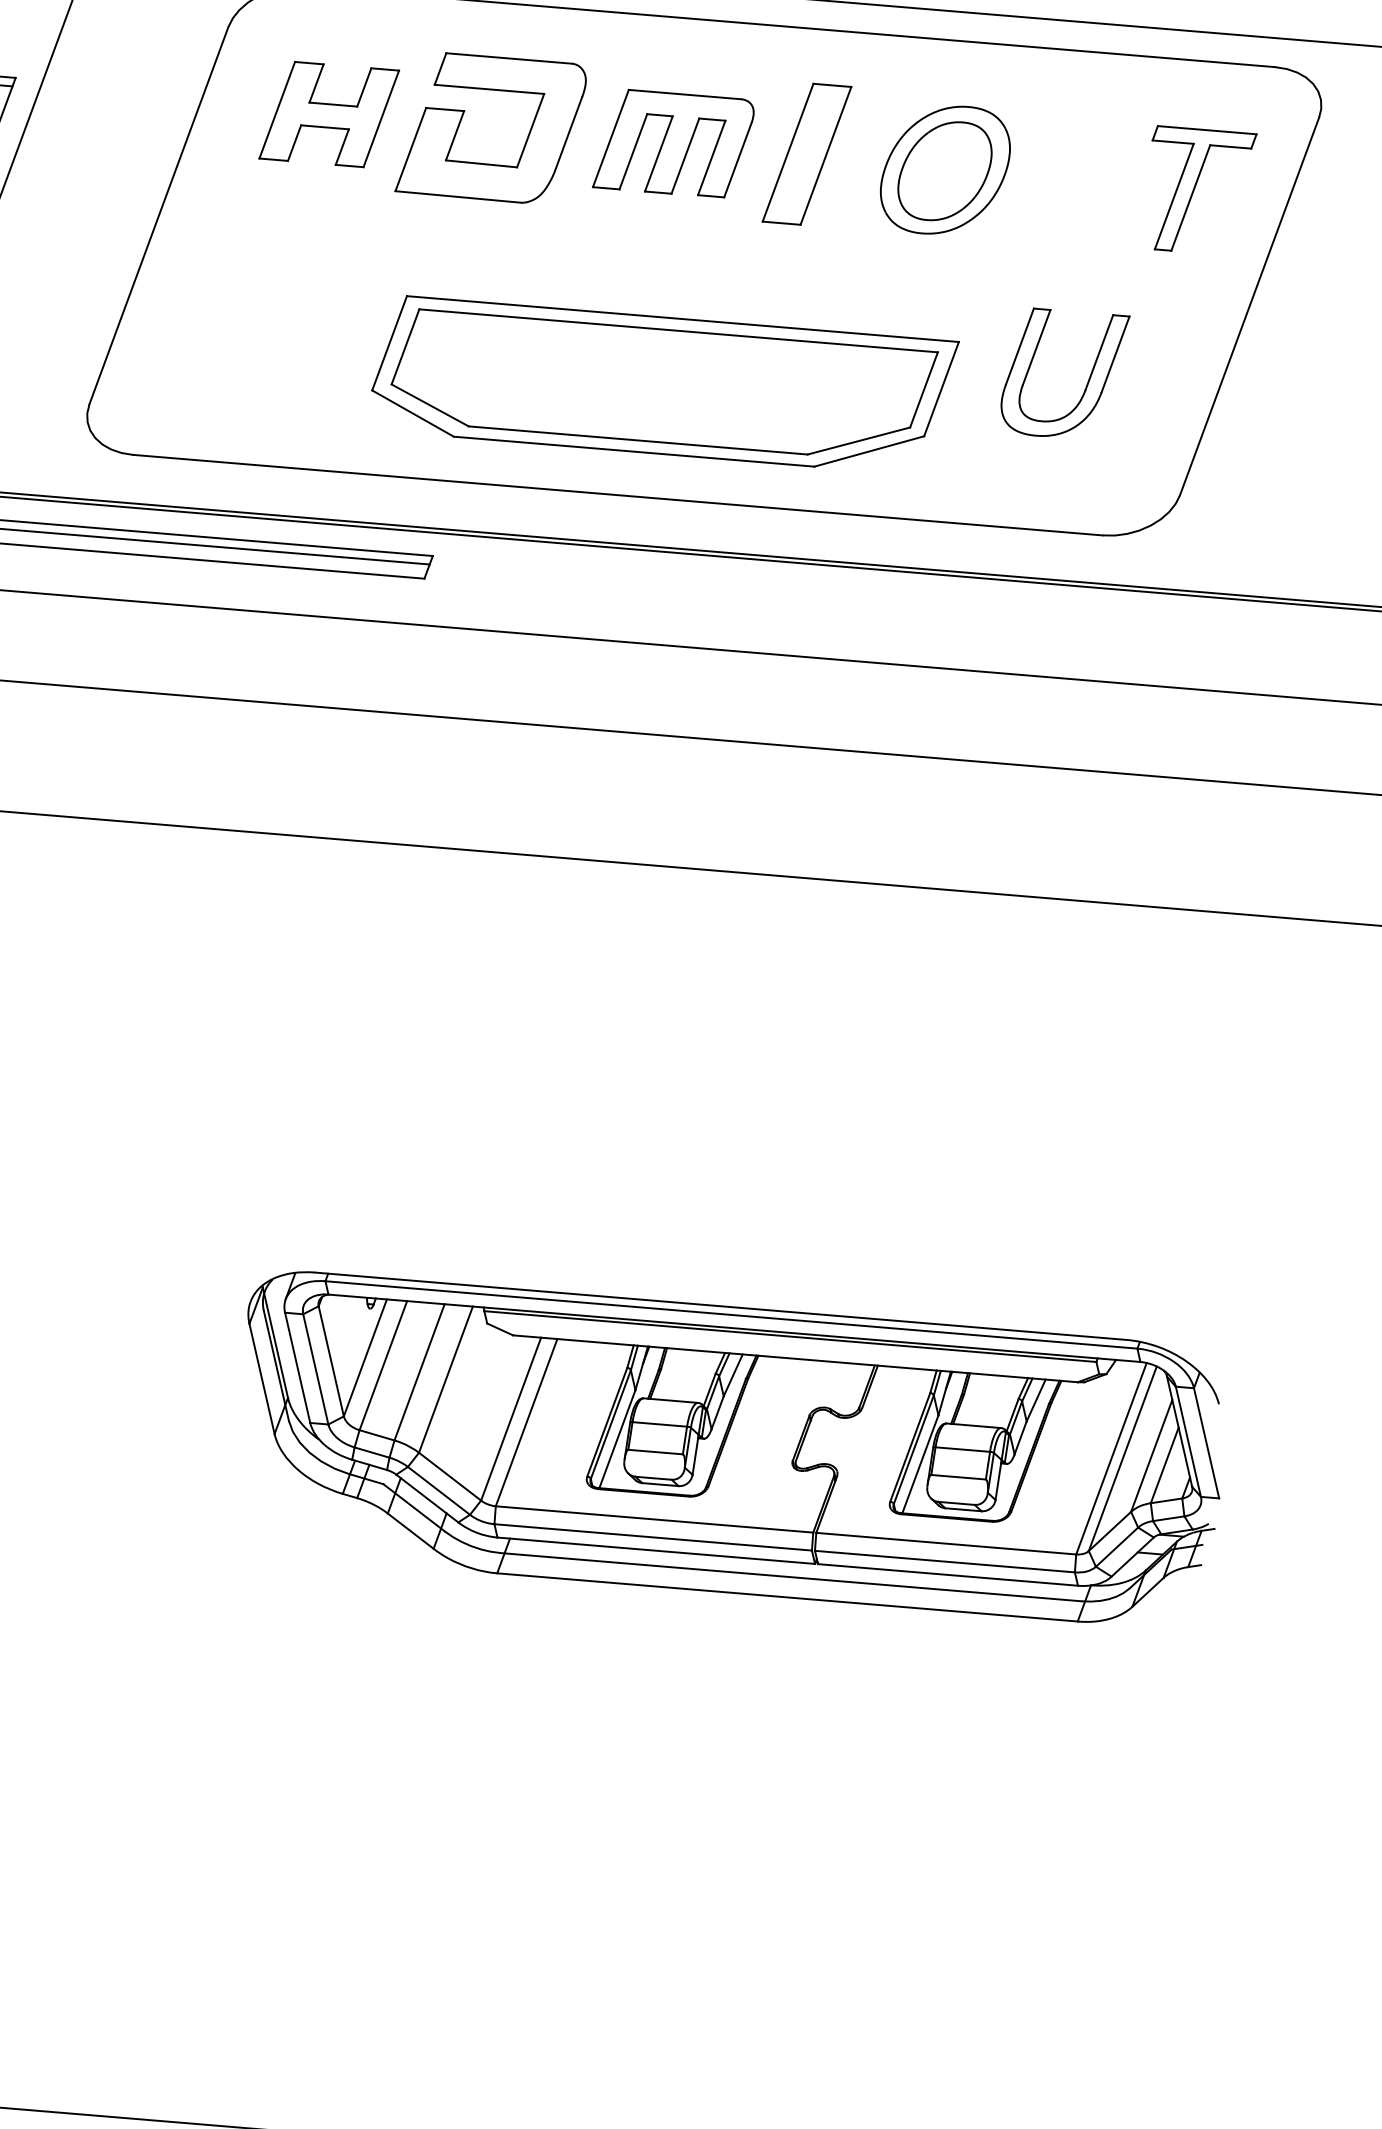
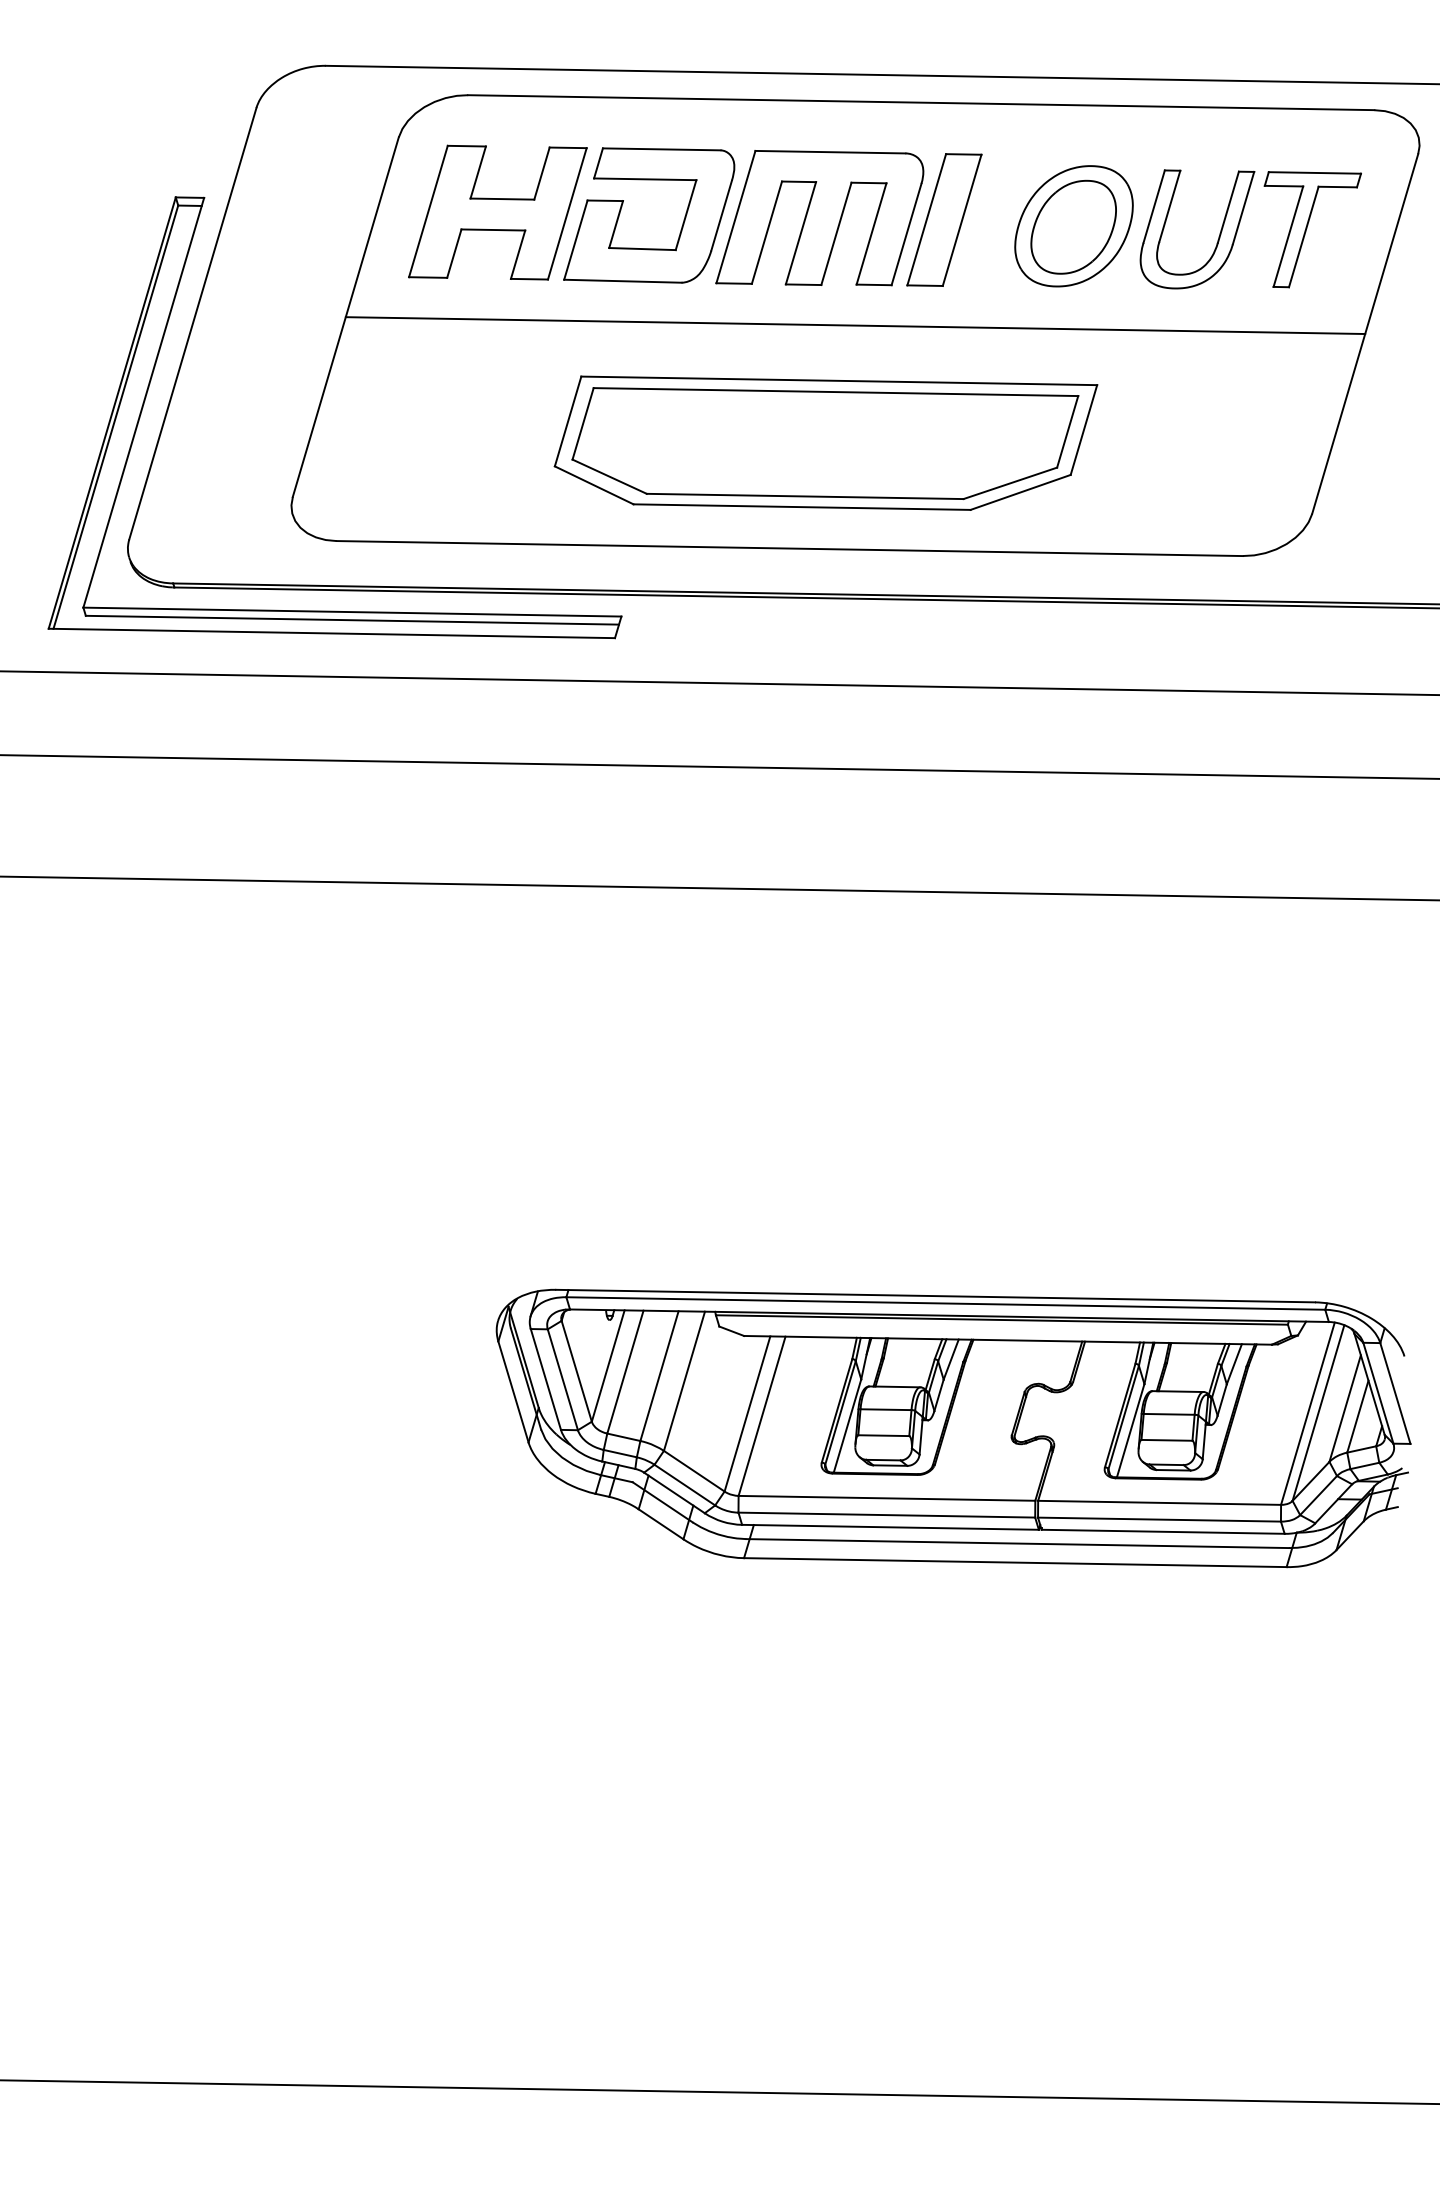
part: (328, 114) -> (497, 212), size x1.43
part: (673, 143) -> (819, 218), size x1.43
line: (704, 260) -> (855, 325), added
part: (1086, 383) -> (1218, 236), moved

